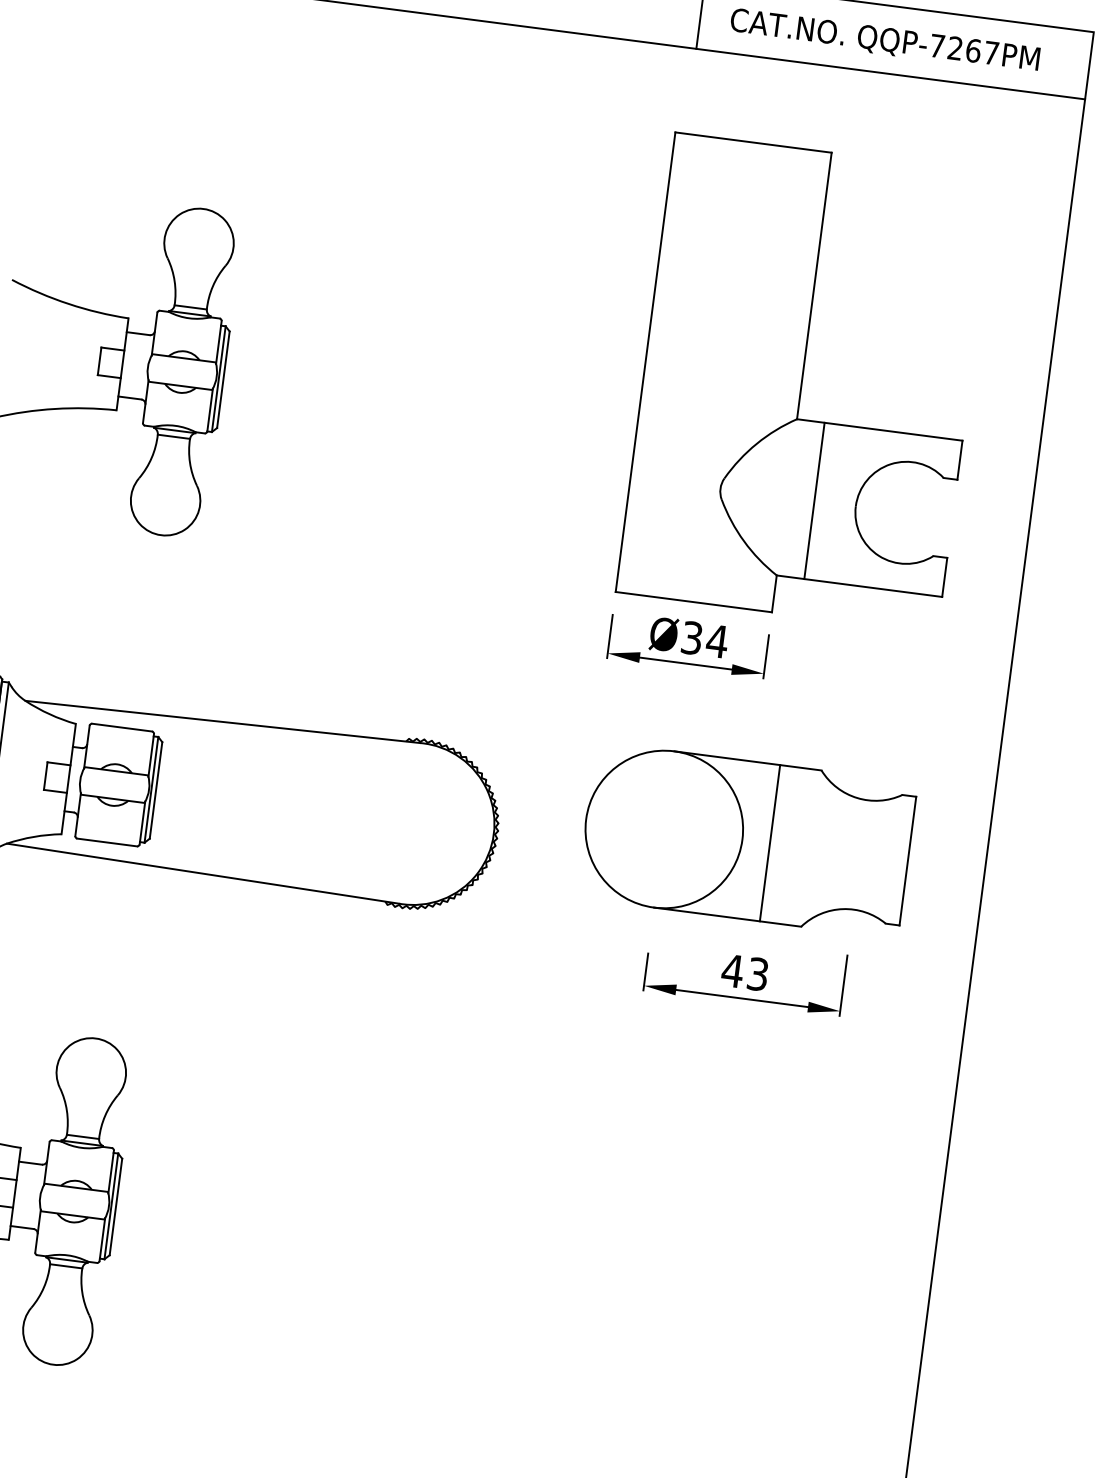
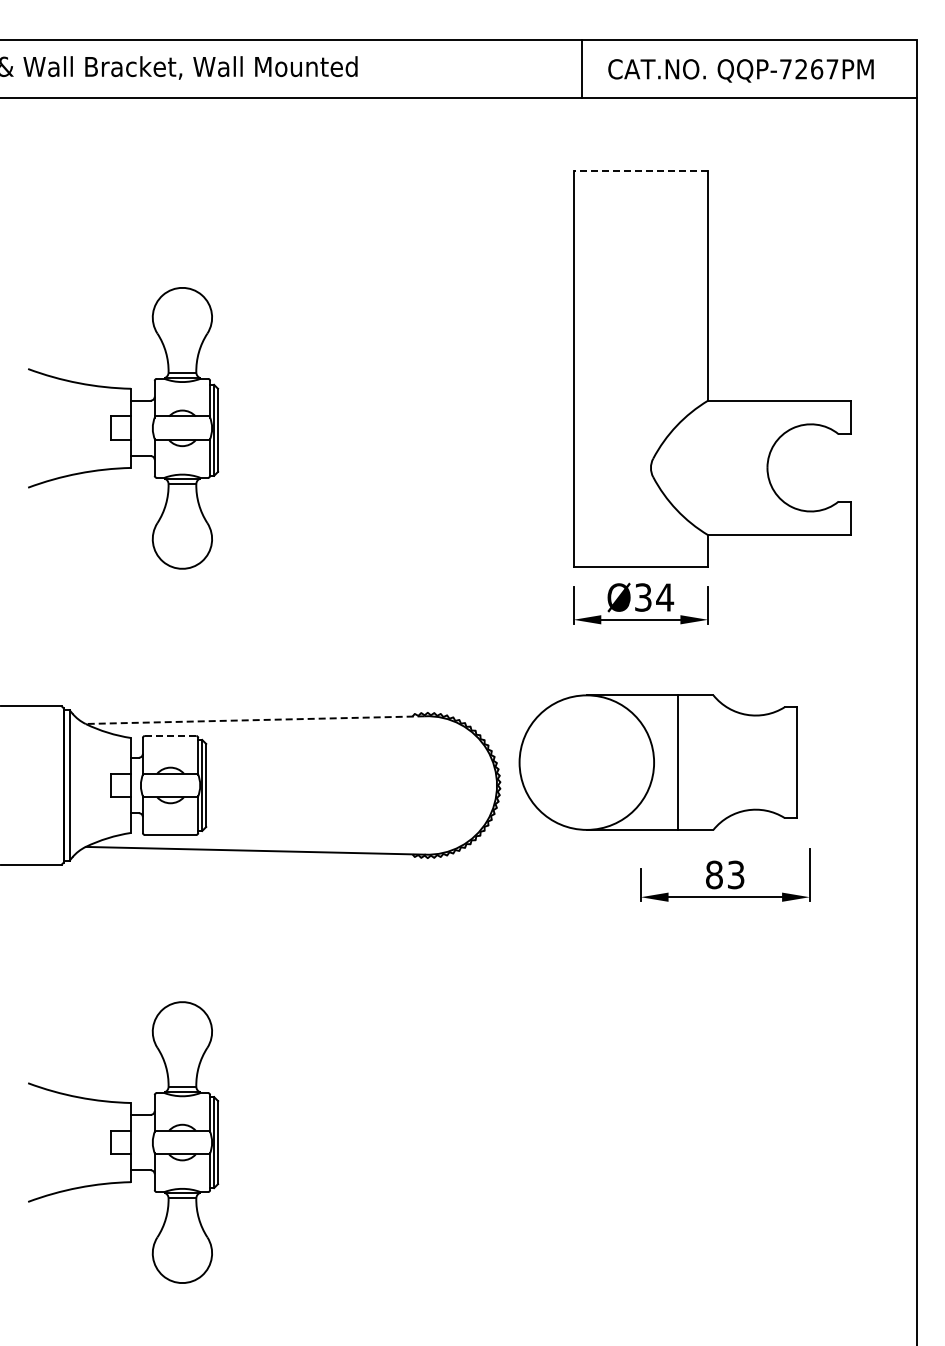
line: (753, 142) -> (640, 171), solid -> dashed
line: (814, 500) -> (731, 467), removed
line: (221, 722) -> (254, 720), solid -> dashed
line: (121, 728) -> (170, 736), solid -> dashed
part: (746, 839) -> (657, 762), moved
text: (732, 970) -> (714, 874), 43 -> 83

